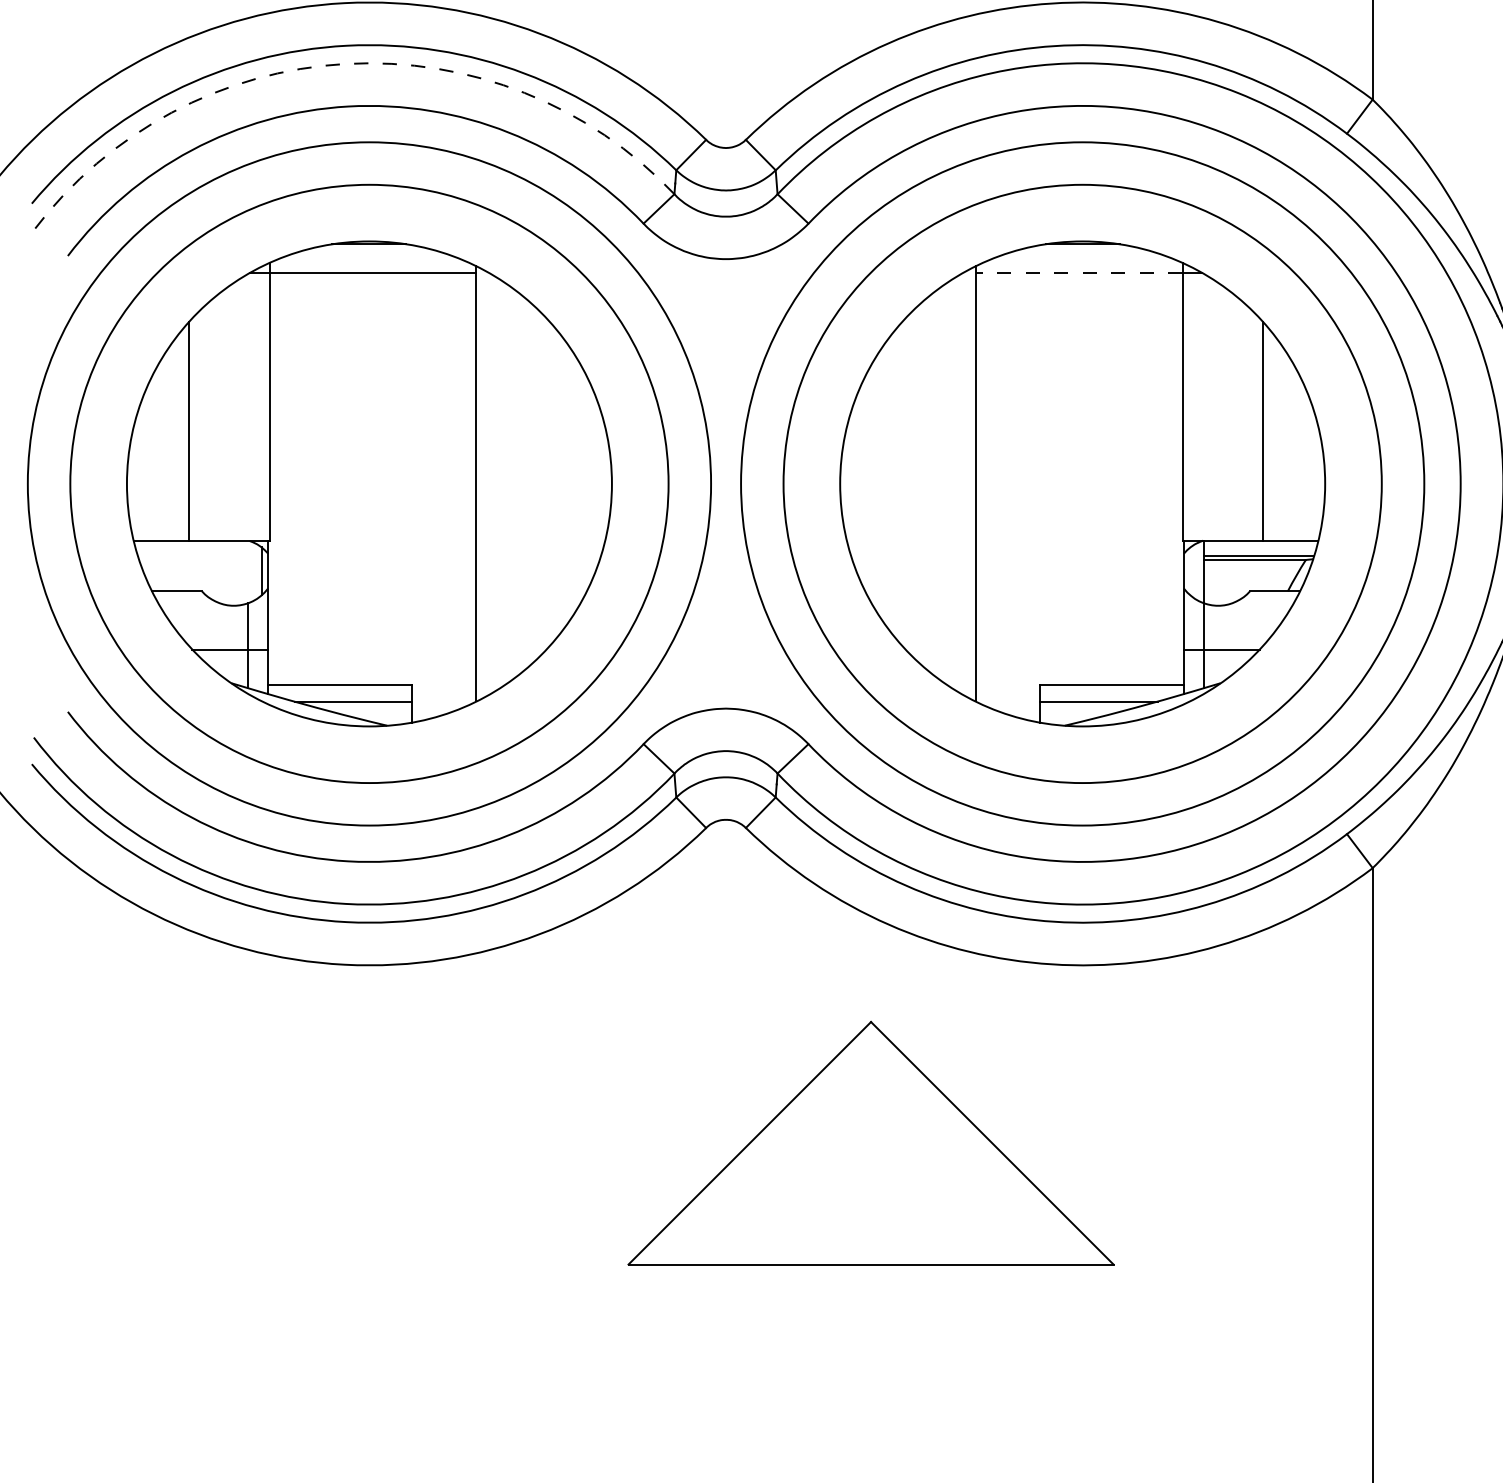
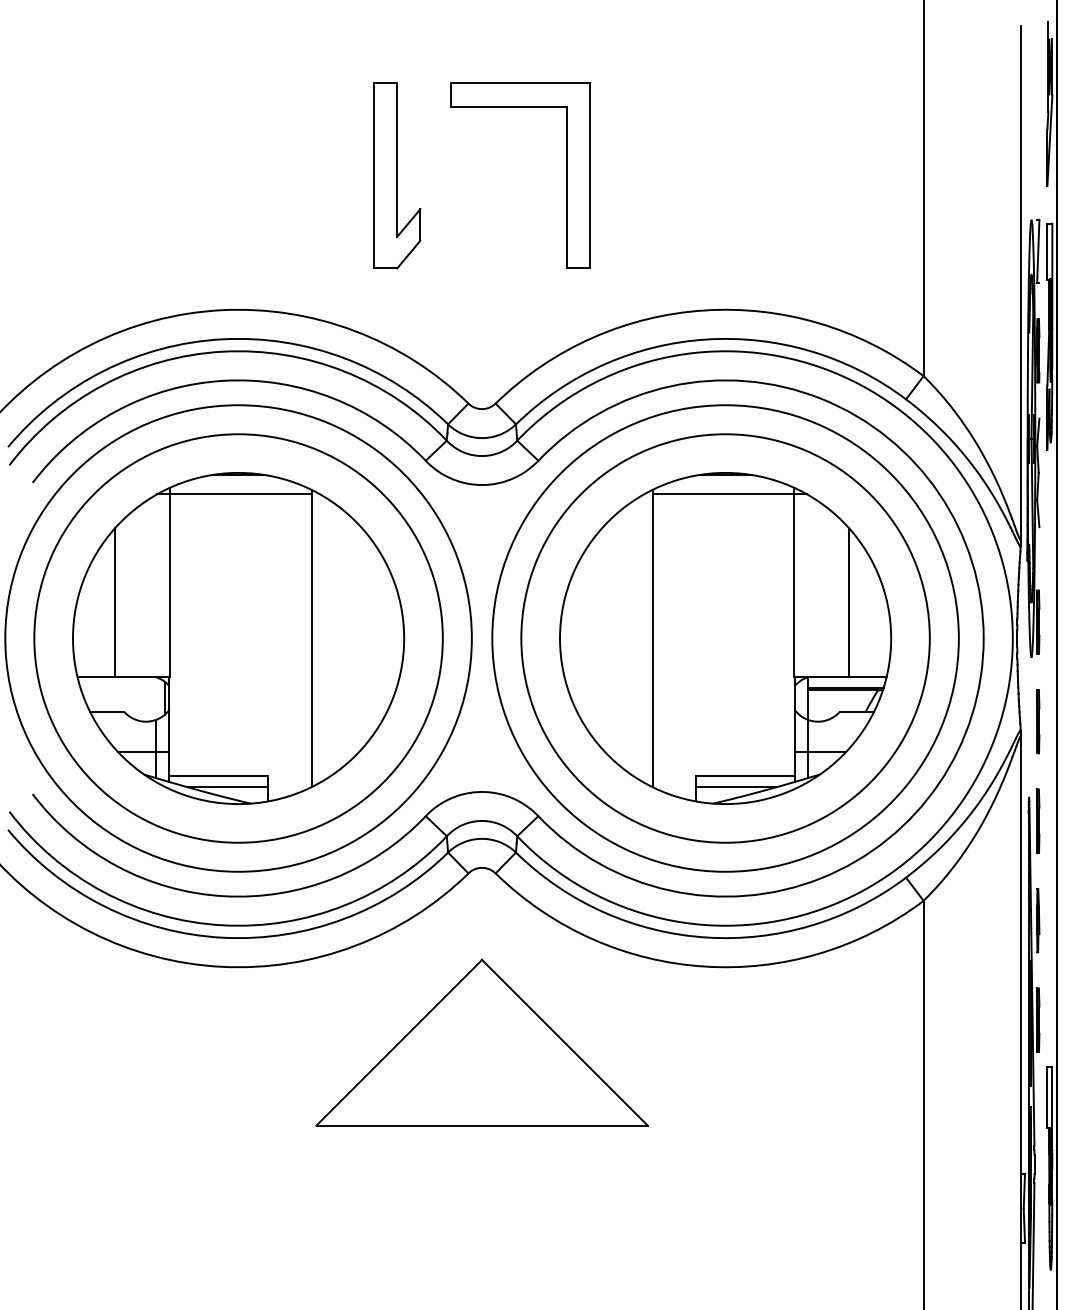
arc: (345, 63) -> (222, 351), dashed -> solid
line: (1079, 273) -> (723, 494), dashed -> solid
part: (870, 1142) -> (481, 1042), moved

